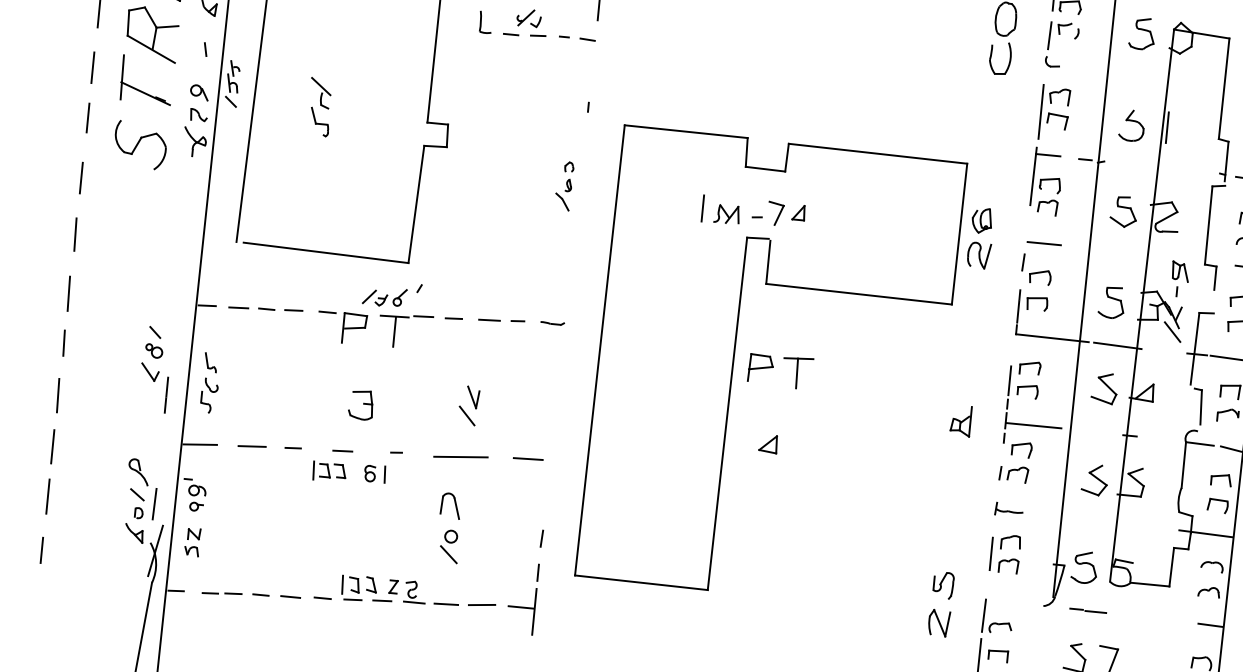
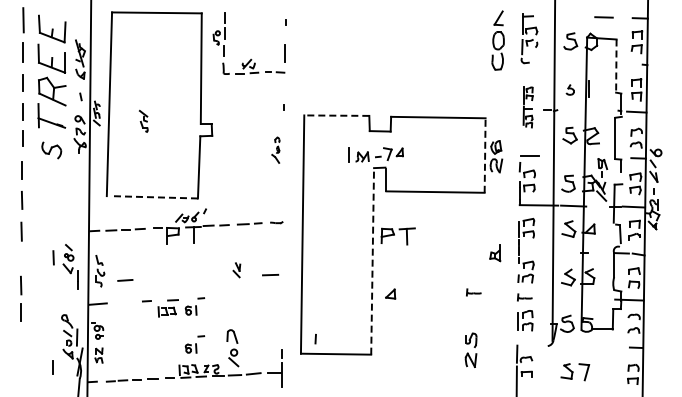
line: (1224, 89) -> (616, 66), solid -> dashed
part: (319, 107) -> (143, 121), size x0.7
part: (1133, 124) -> (570, 89), size x0.6
line: (685, 131) -> (336, 115), solid -> dashed
part: (140, 145) -> (51, 150), size x0.7
part: (1048, 149) -> (527, 106), size x0.6
line: (960, 234) -> (485, 155), solid -> dashed
line: (326, 253) -> (154, 197), solid -> dashed
line: (63, 342) -> (53, 257), moved
part: (361, 403) -> (180, 274), removed
part: (468, 406) -> (236, 270), size x0.7
line: (727, 412) -> (372, 260), solid -> dashed
line: (1033, 426) -> (533, 252), removed
part: (768, 442) -> (390, 293), moved
line: (252, 446) -> (125, 280), moved
line: (461, 457) -> (235, 297), removed
line: (528, 457) -> (270, 274), moved
part: (912, 491) -> (473, 292), added
line: (47, 495) -> (20, 338), removed
part: (448, 528) -> (232, 348), moved
part: (375, 538) -> (194, 344), added
line: (541, 539) -> (315, 339), moved
line: (40, 550) -> (52, 367), moved
part: (940, 602) -> (470, 349), moved
line: (1088, 611) -> (571, 346), removed

